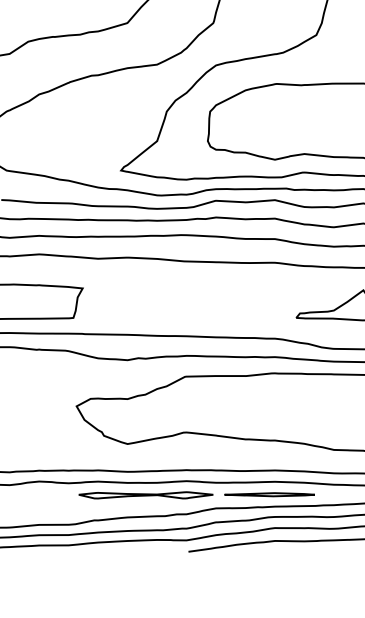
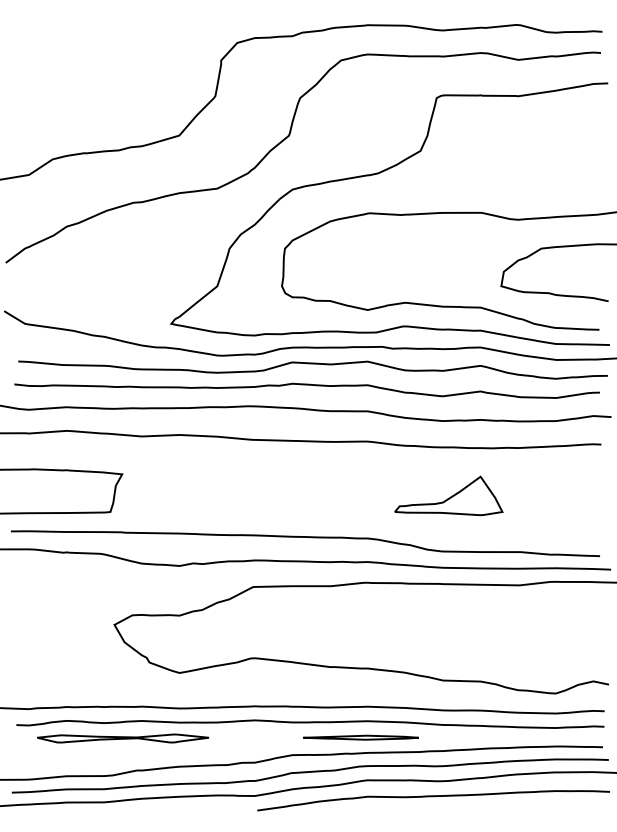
part: (146, 495) -> (123, 738), moved

